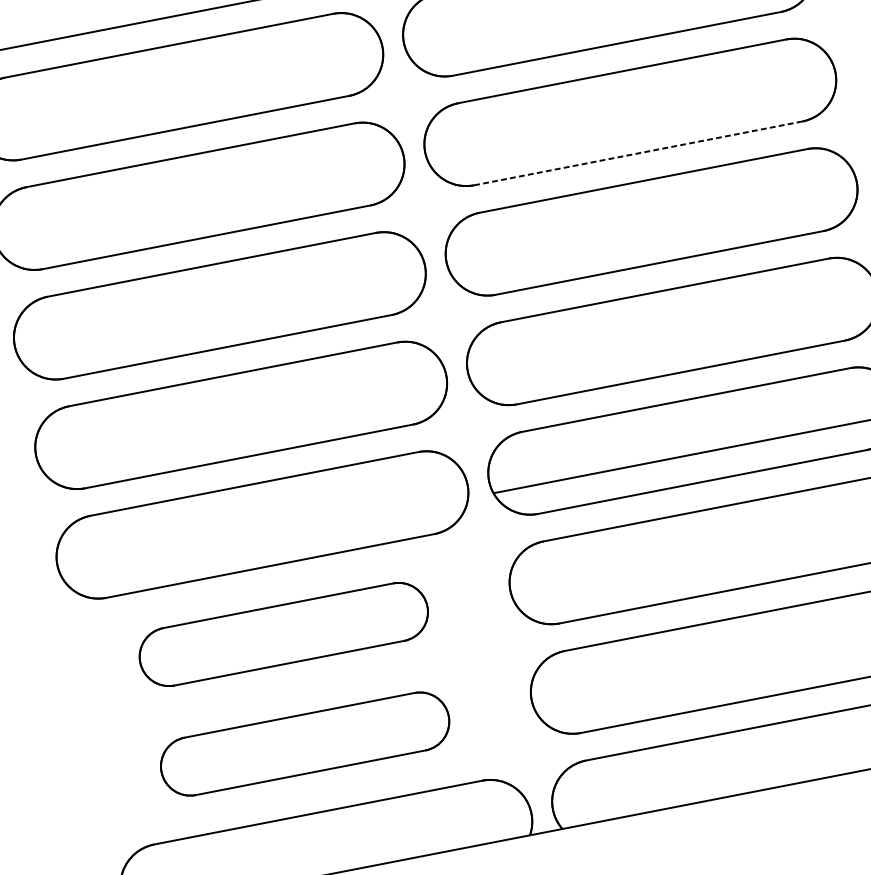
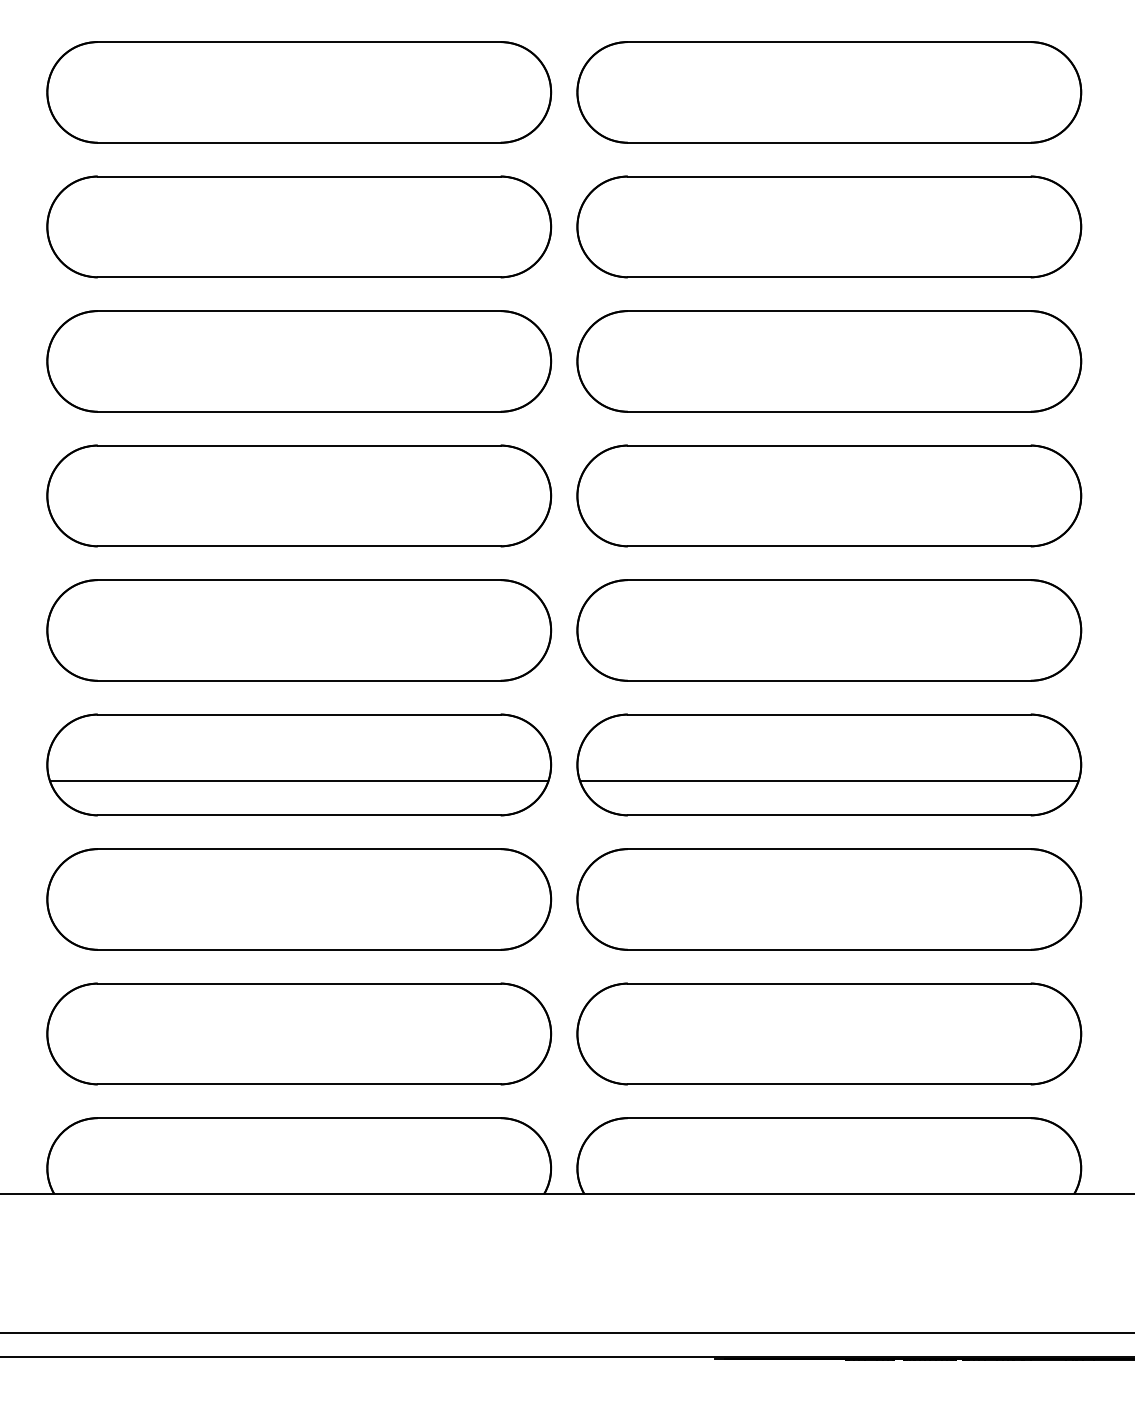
line: (638, 153) -> (829, 411), dashed -> solid
line: (265, 537) -> (299, 780), added
part: (284, 634) -> (299, 899), size x1.43
part: (305, 743) -> (299, 1033), size x1.43

